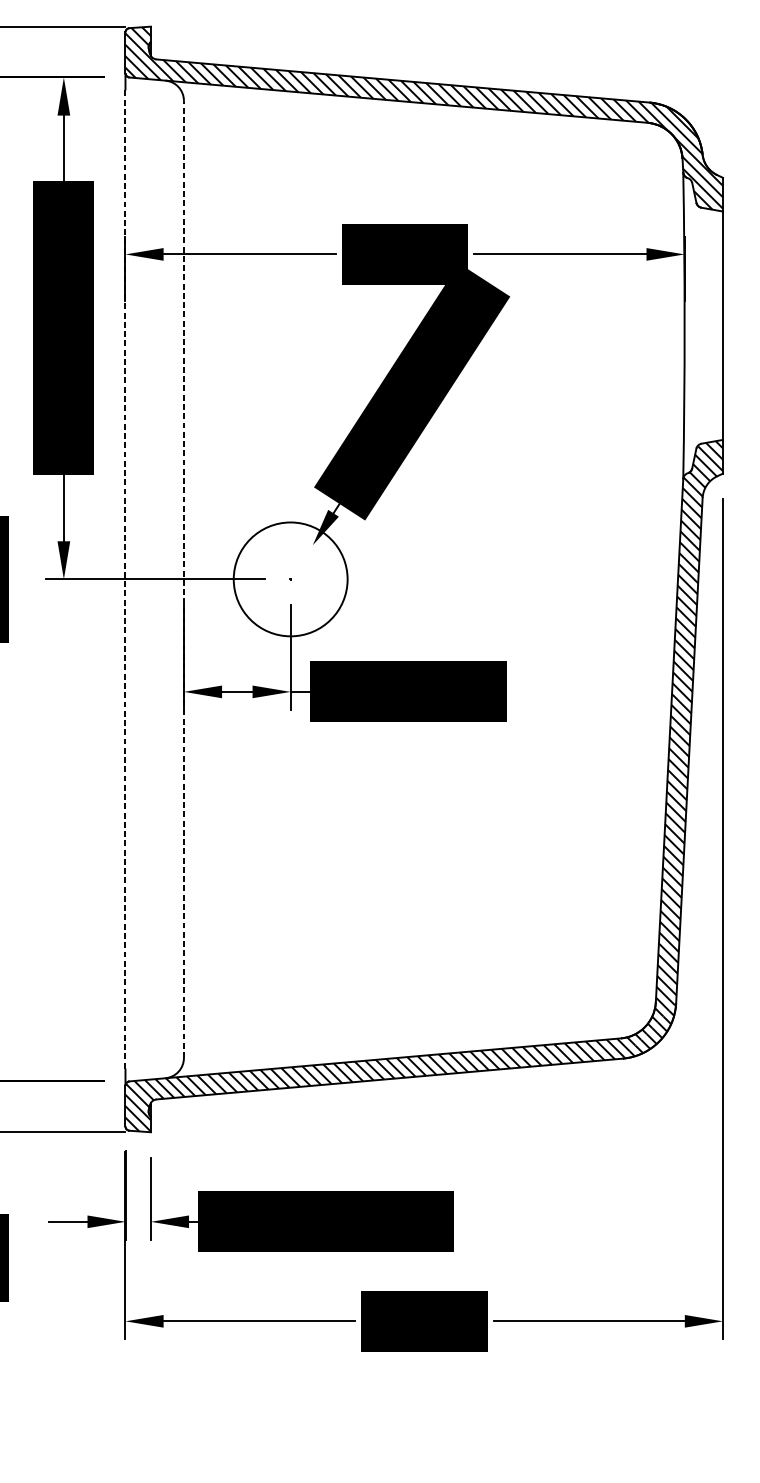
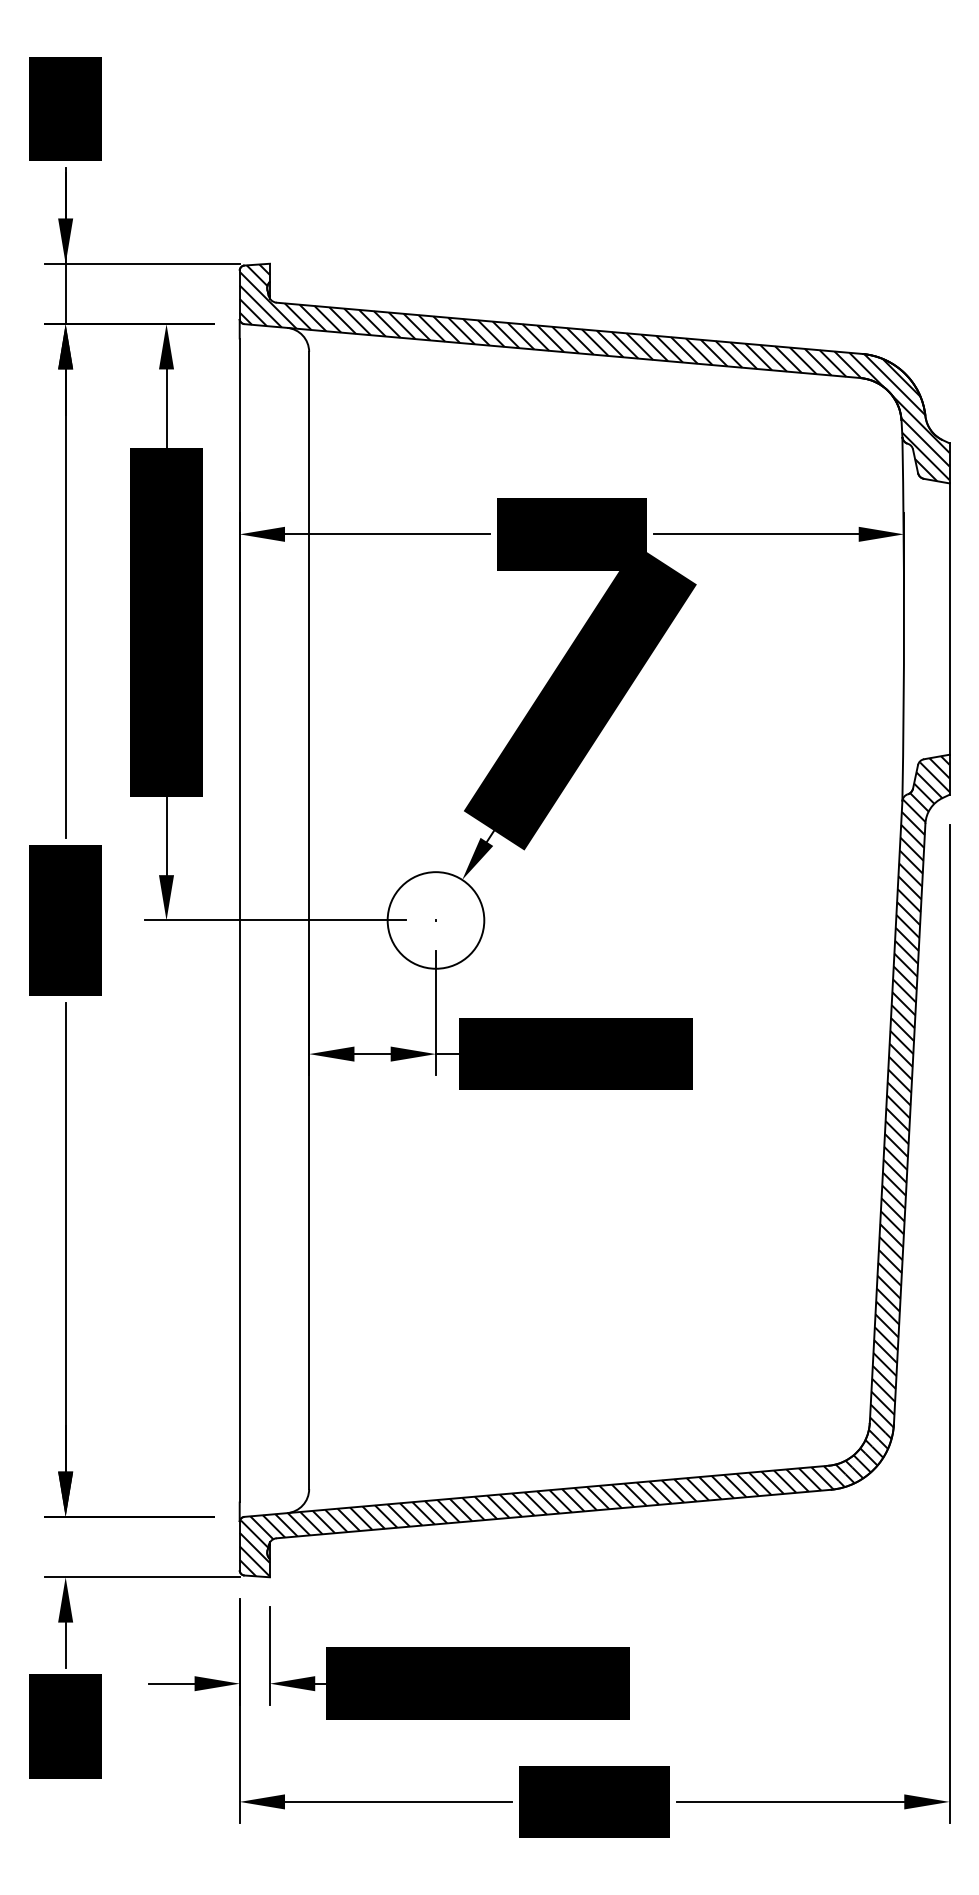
line: (125, 579) -> (239, 920), dashed -> solid
line: (184, 579) -> (309, 920), dashed -> solid
circle: (290, 579) -> (435, 920), size x0.71

